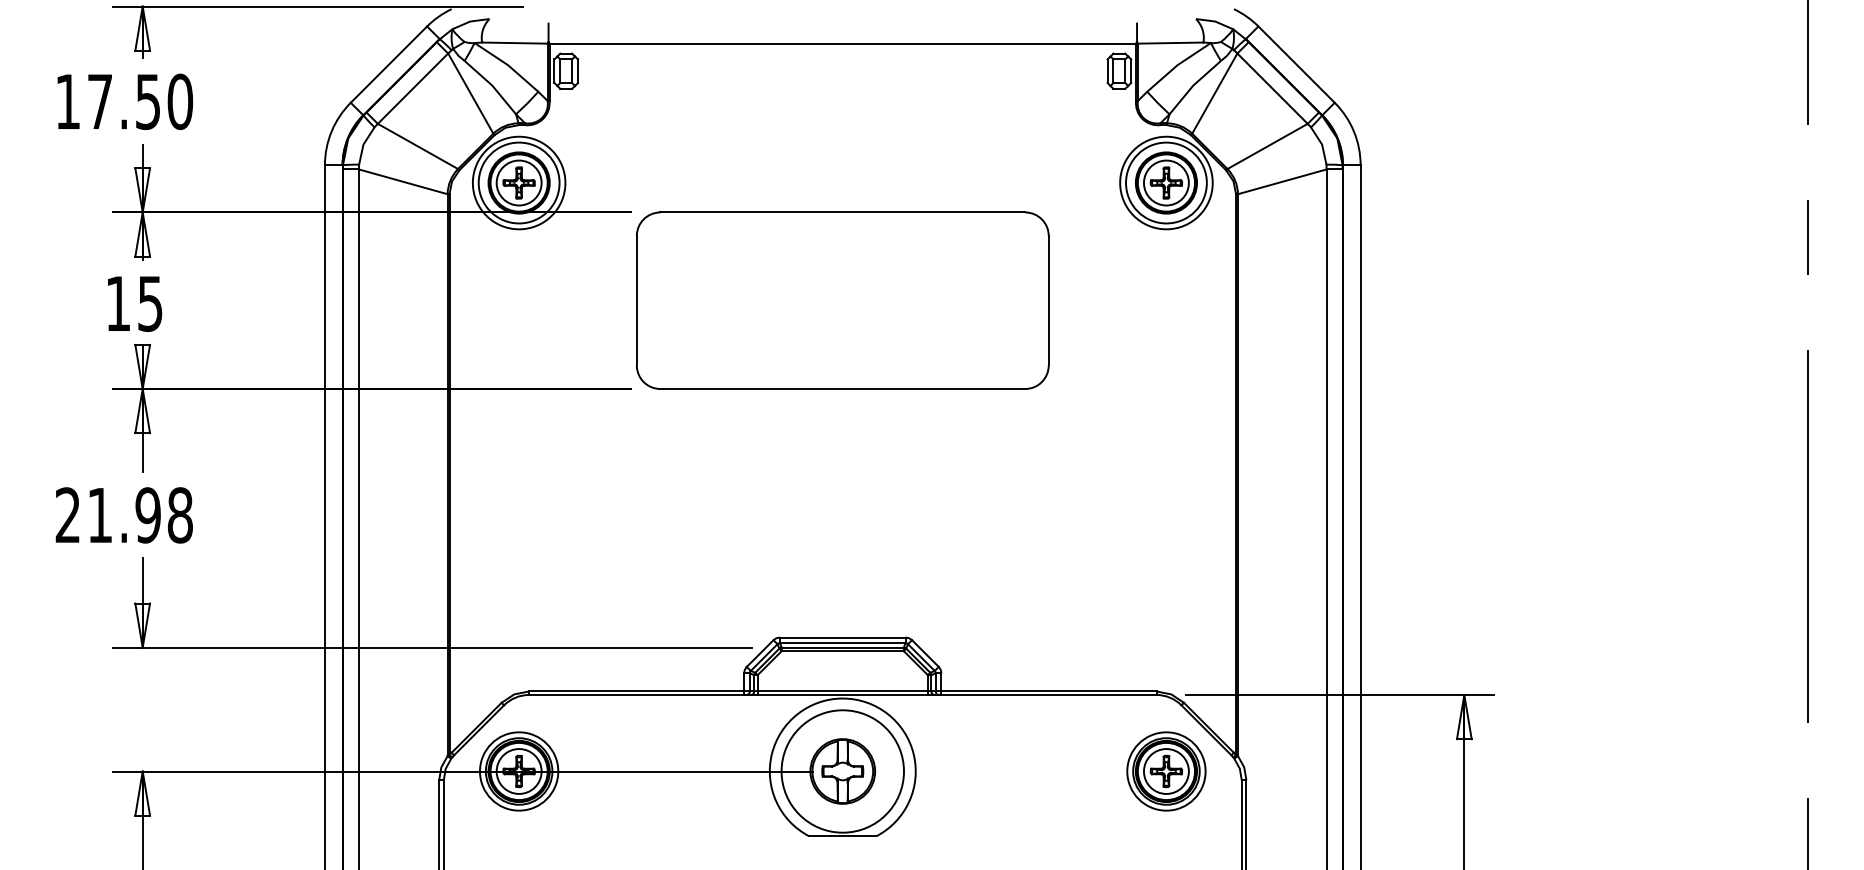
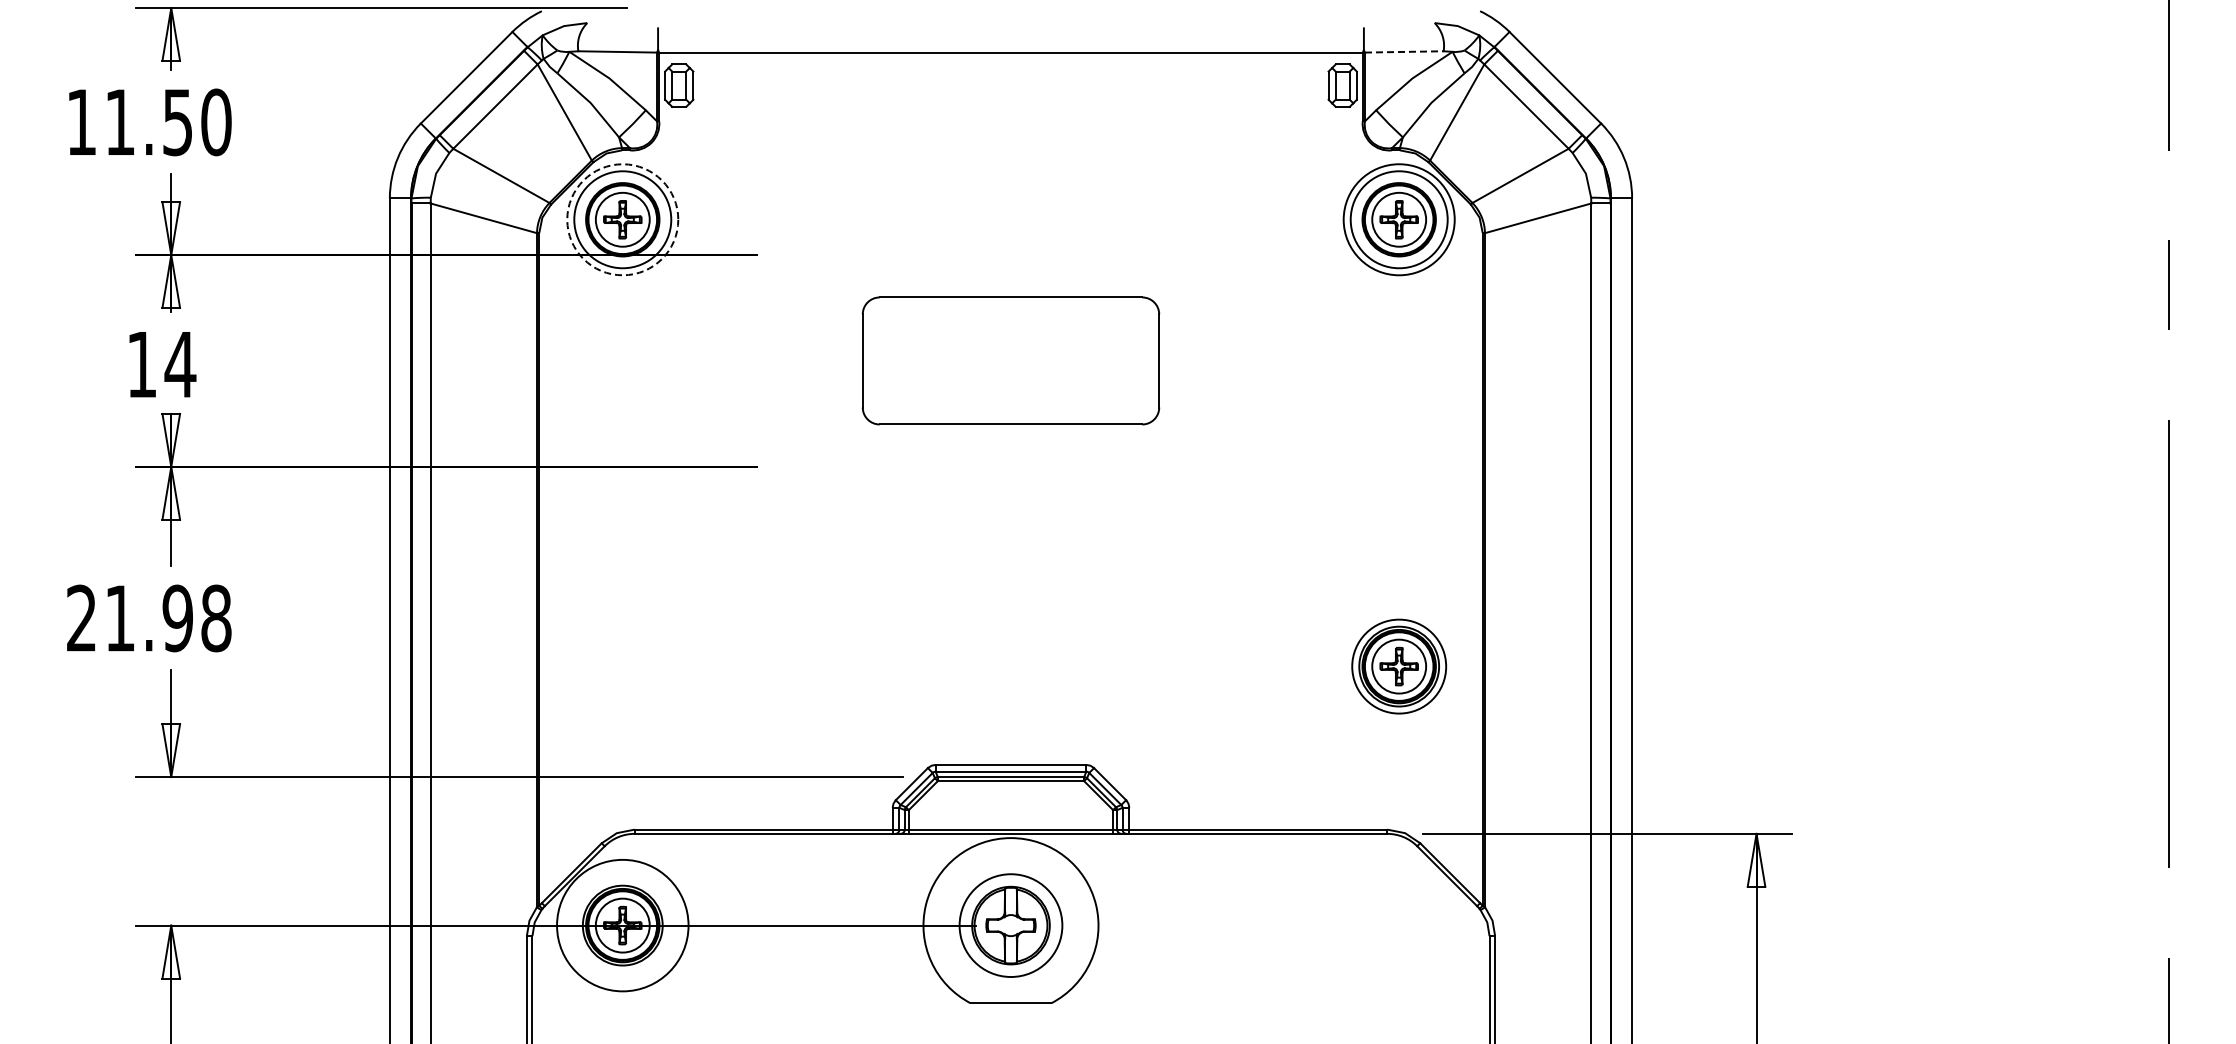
line: (1170, 42) -> (1404, 51), solid -> dashed
text: (100, 101) -> (120, 121), 17.50 -> 11.50
circle: (518, 182) -> (622, 219), solid -> dashed
part: (842, 300) -> (1010, 360), size x0.6
text: (150, 304) -> (180, 365), 15 -> 14
circle: (518, 771) -> (622, 925), size x1.4
circle: (842, 771) -> (1010, 925), size x0.7
part: (1166, 771) -> (1399, 666), moved

